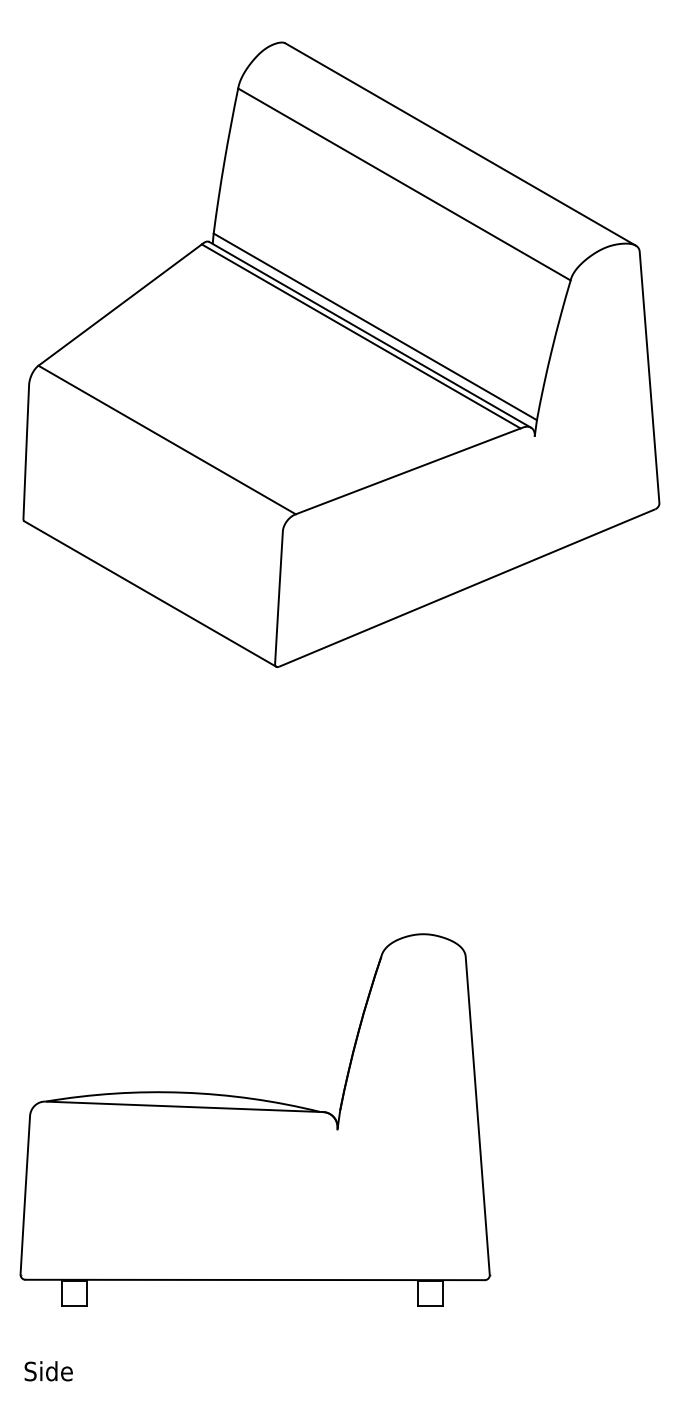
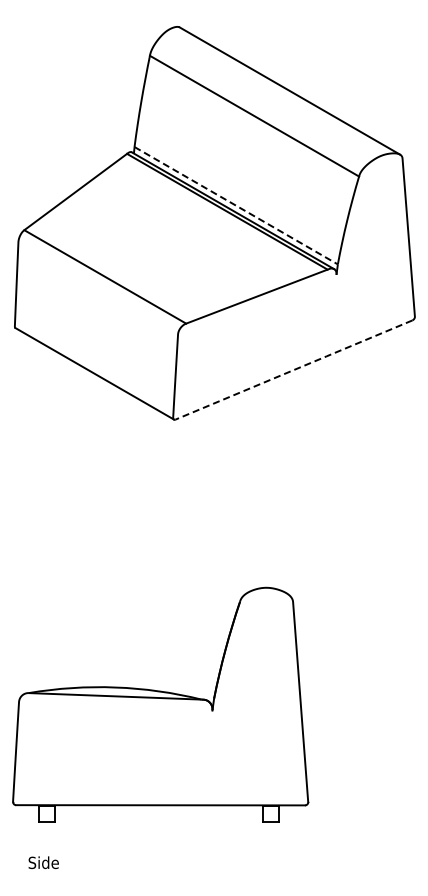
line: (375, 326) -> (236, 205), solid -> dashed
line: (466, 588) -> (293, 370), solid -> dashed
text: (48, 1370) -> (43, 862), moved

